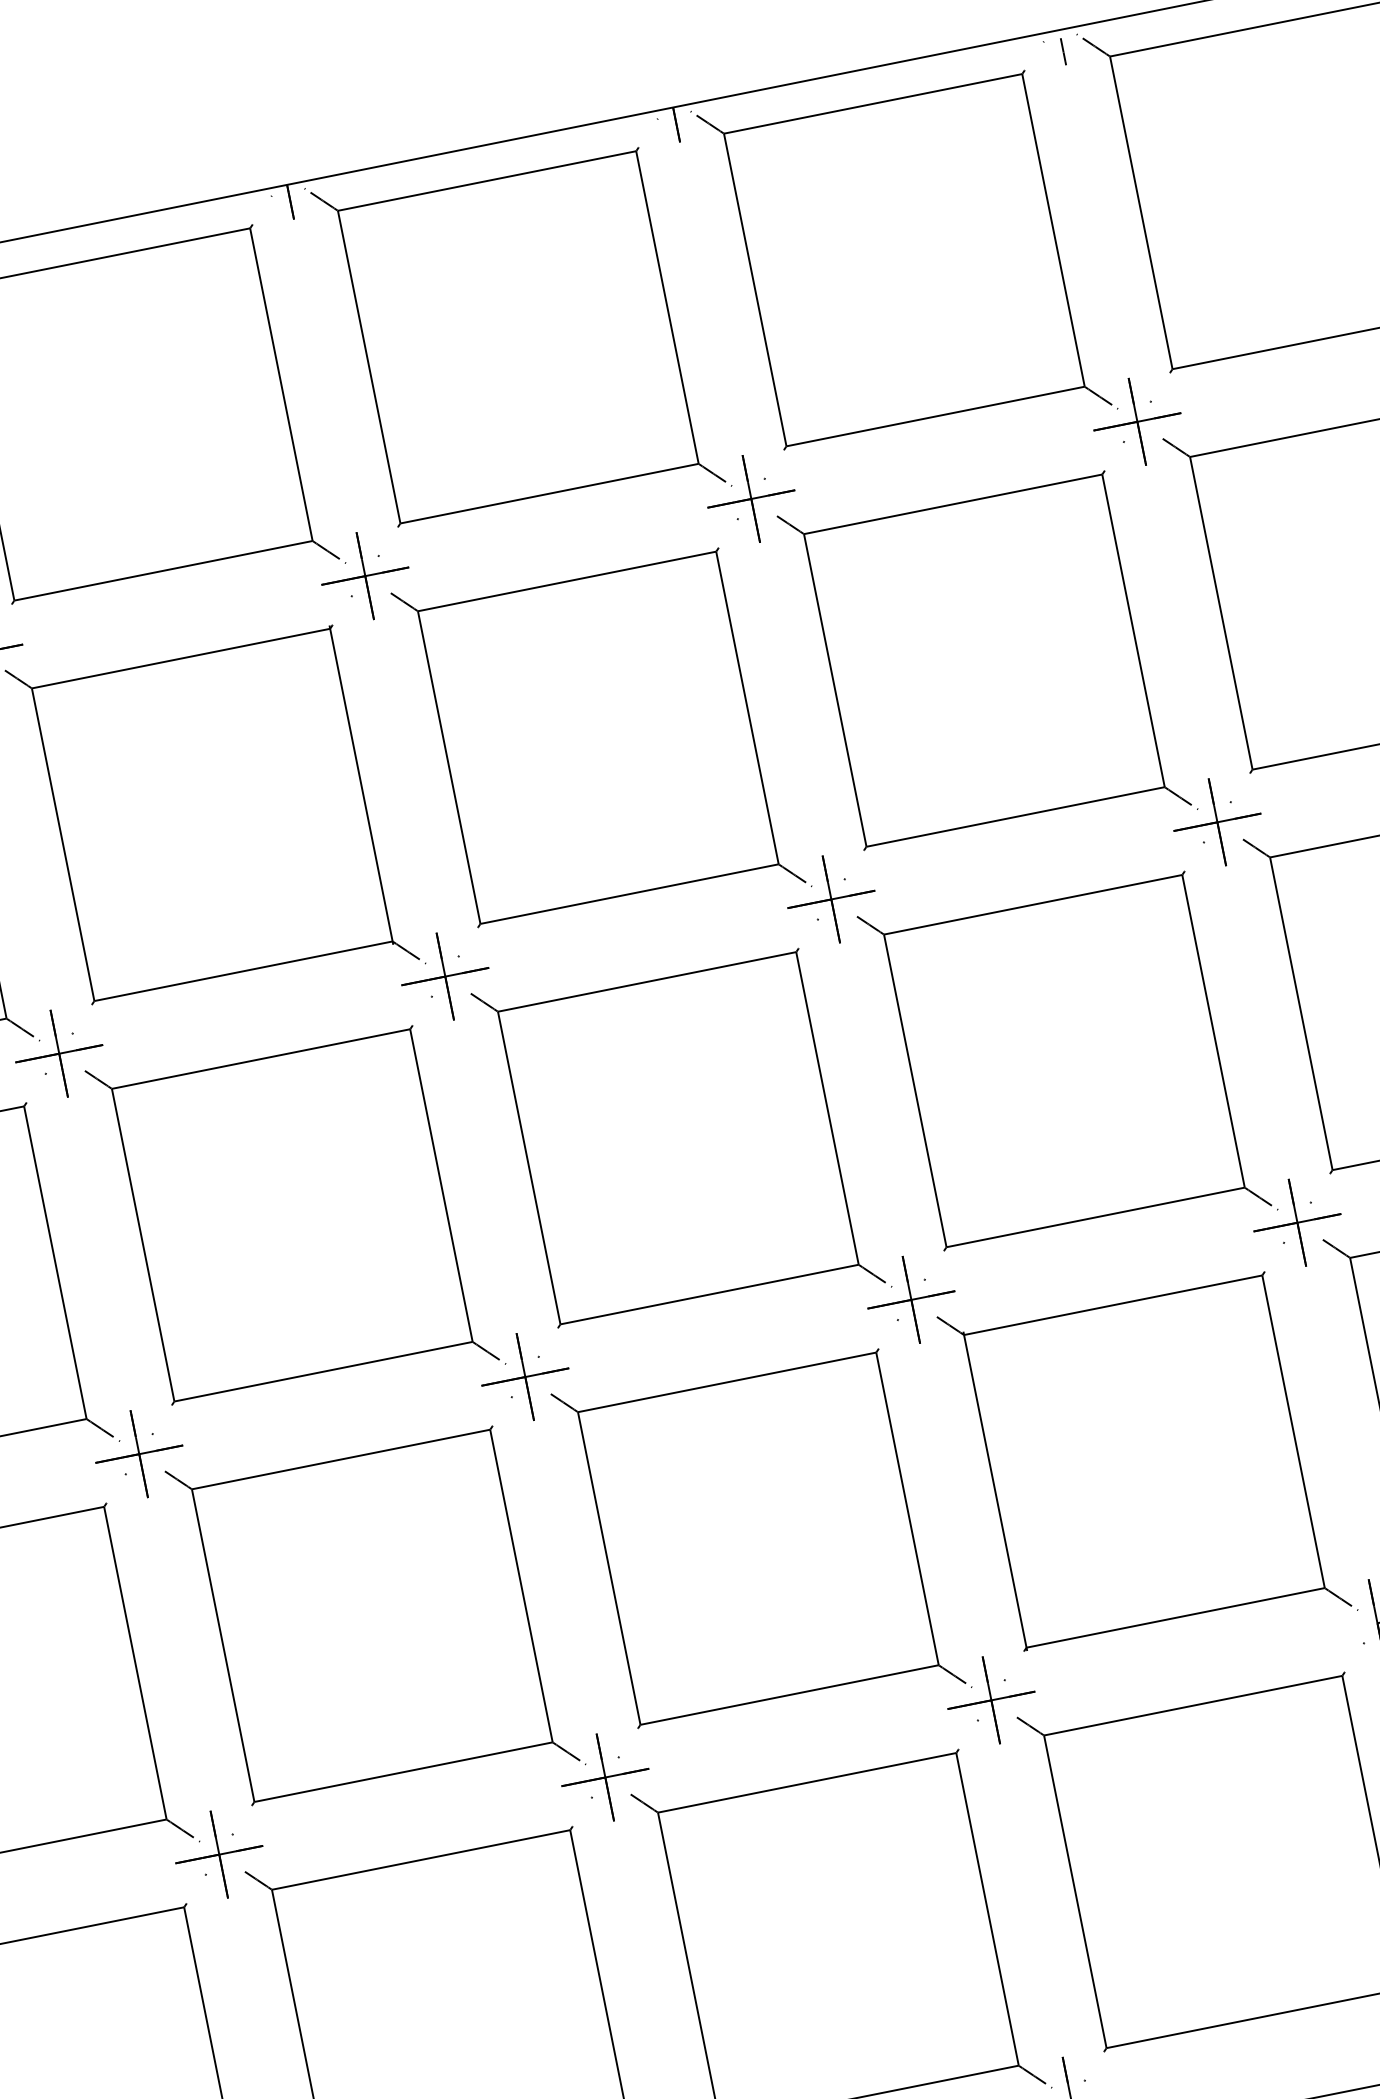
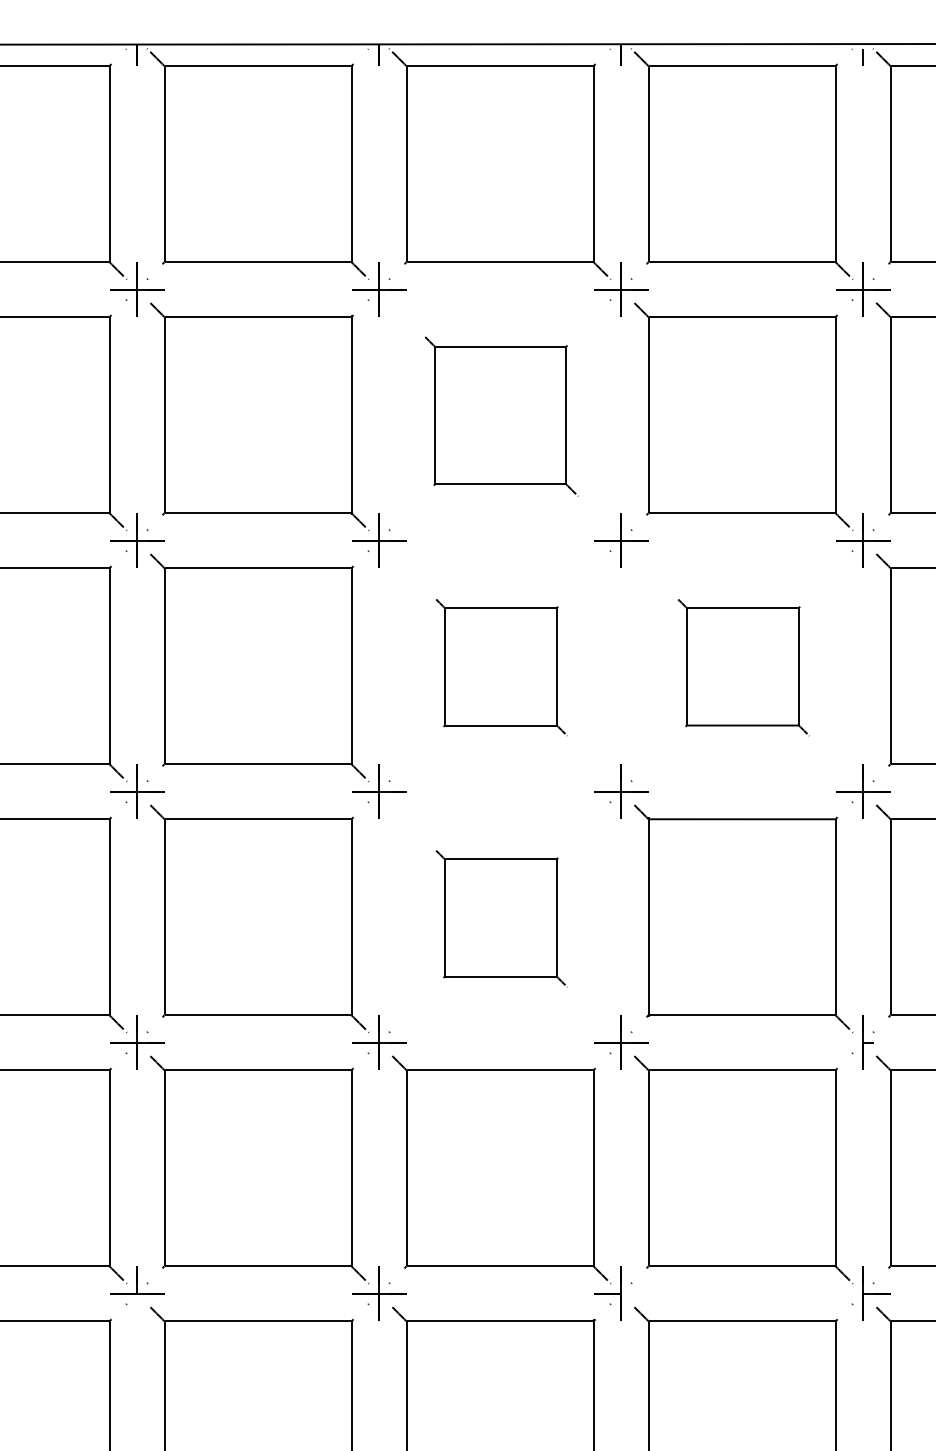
part: (601, 739) -> (501, 416), size x0.7
part: (1067, 1062) -> (743, 667), size x0.6
part: (681, 1139) -> (501, 667), size x0.6
part: (761, 1540) -> (501, 918), size x0.6

